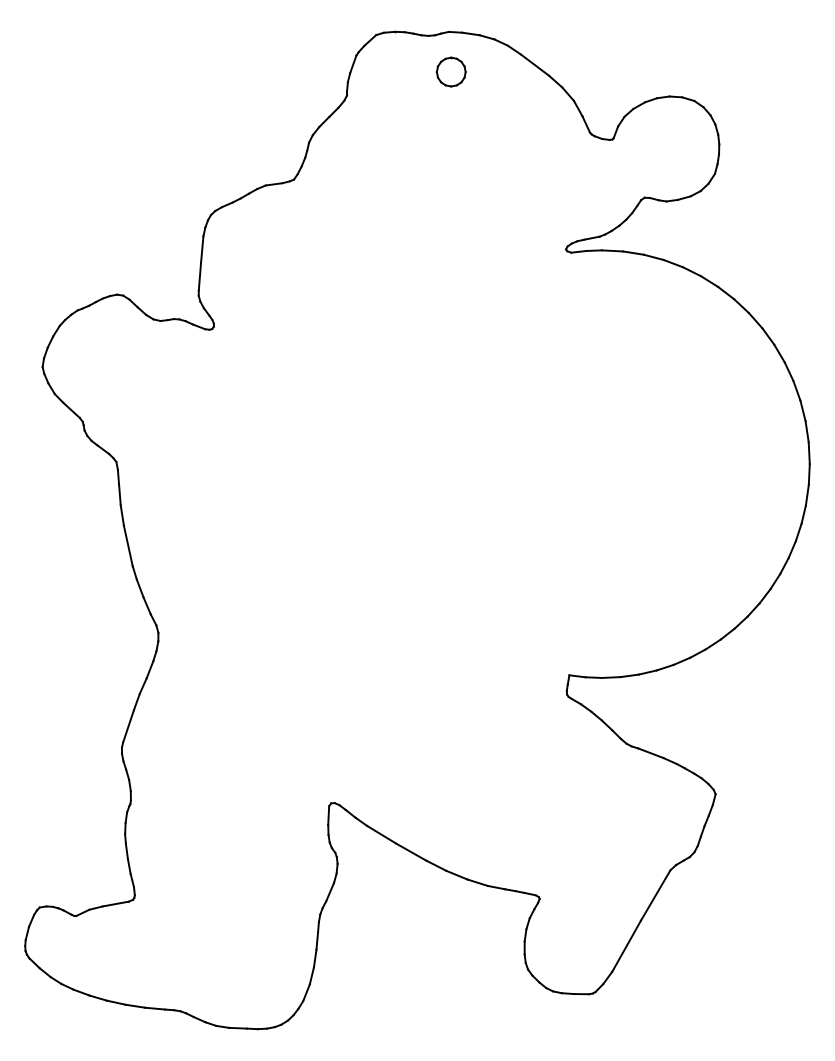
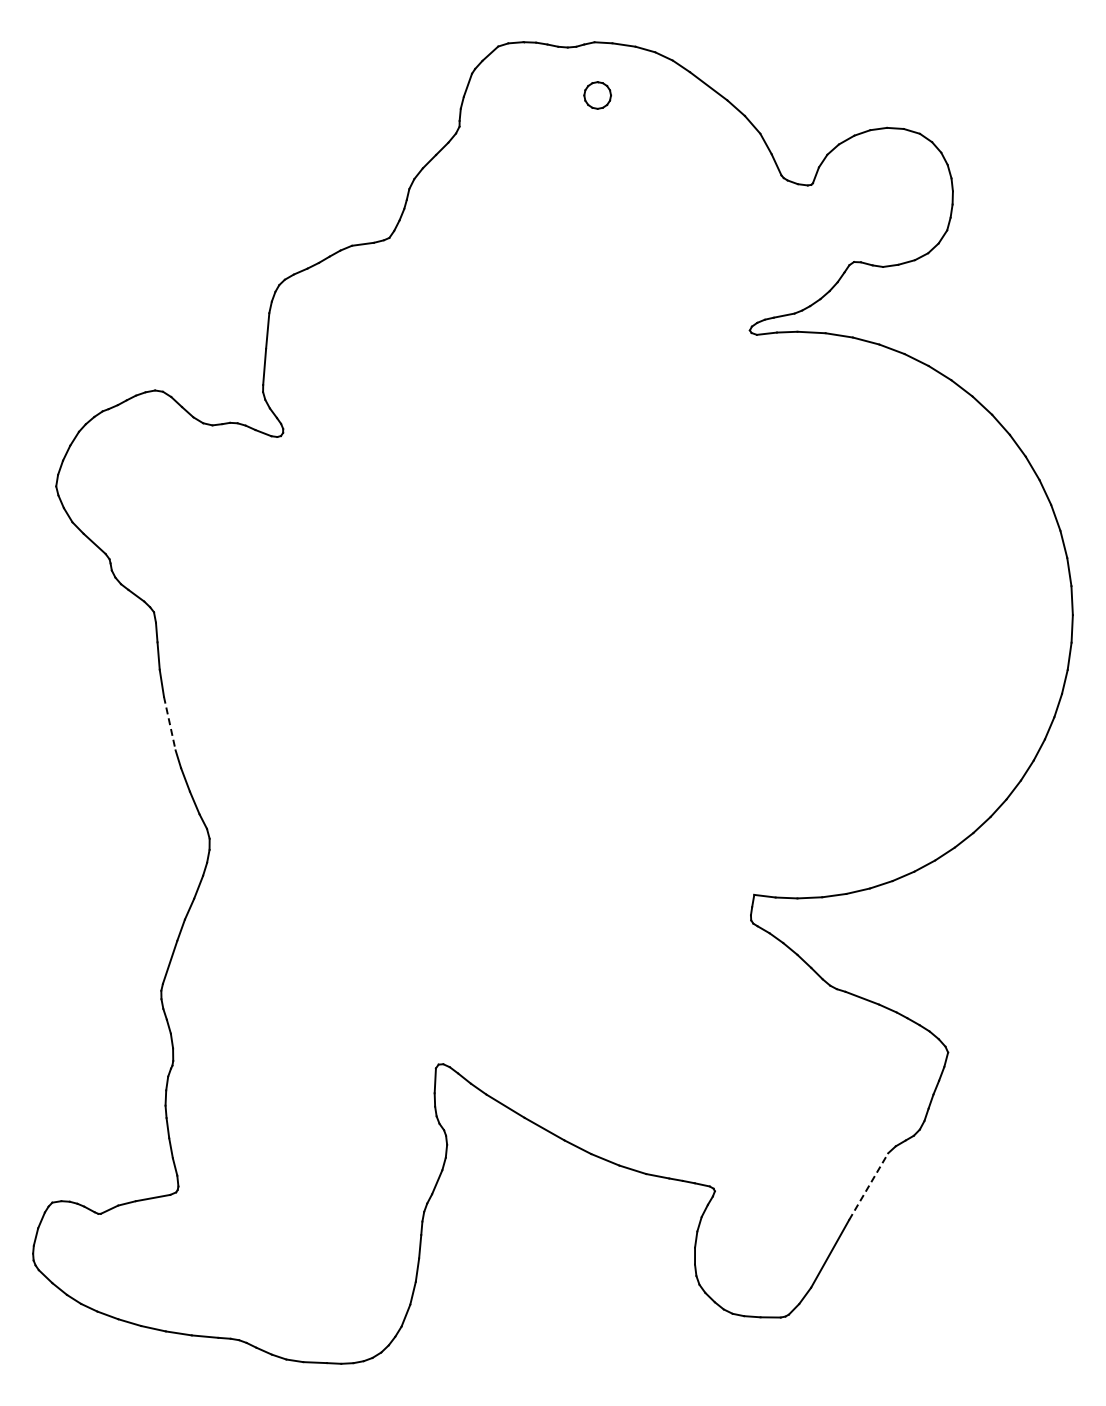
part: (451, 72) -> (597, 95), size x0.7
line: (128, 546) -> (169, 724), solid -> dashed
line: (655, 895) -> (868, 1186), solid -> dashed

